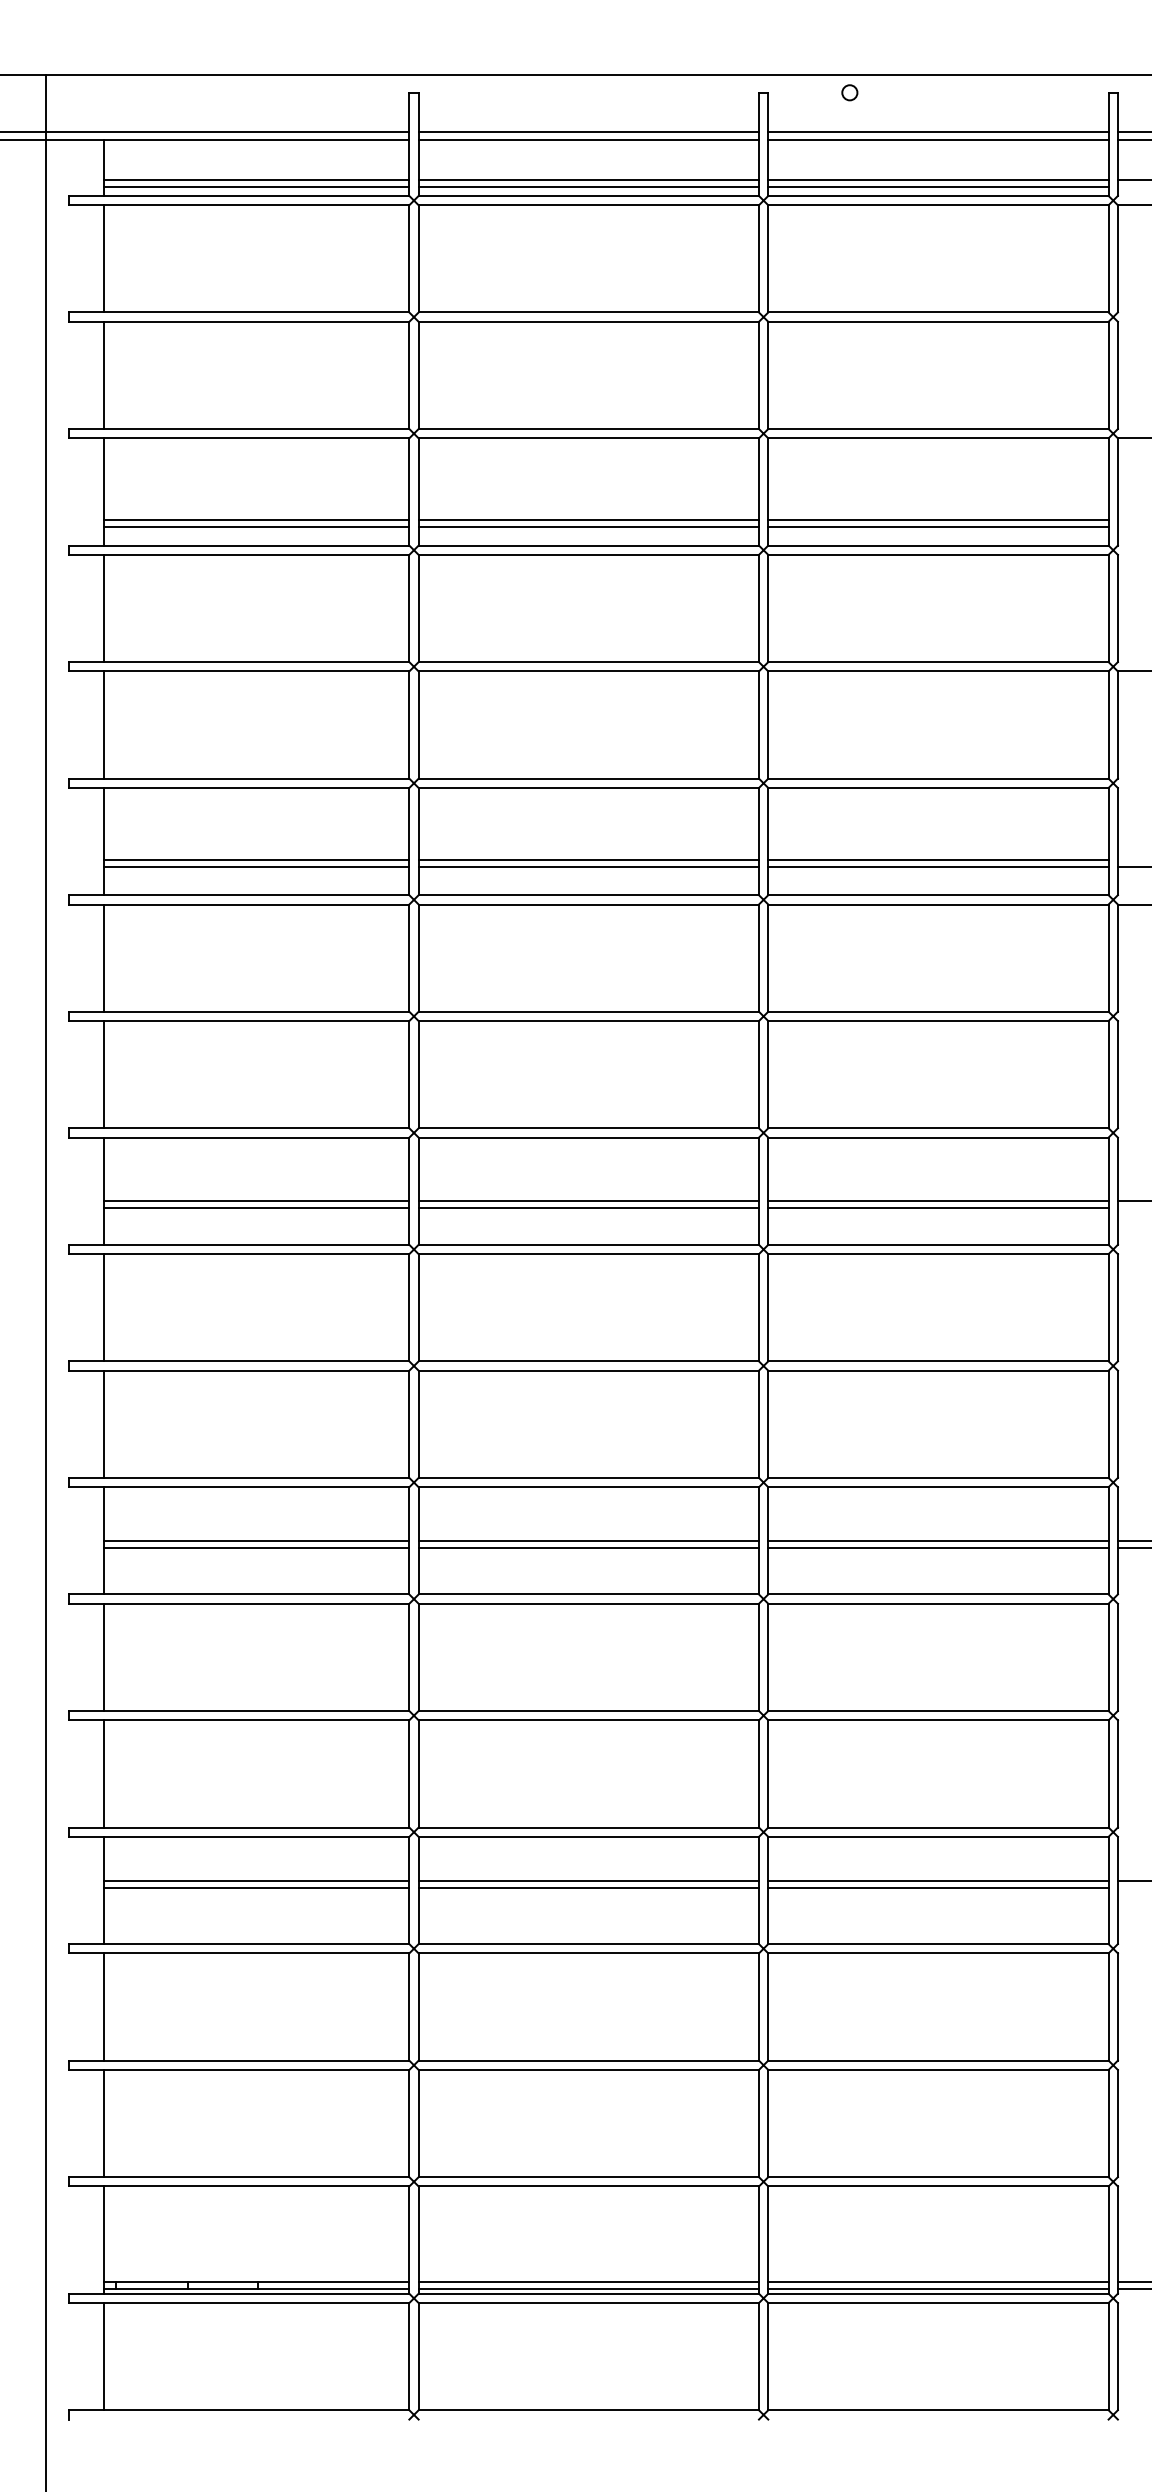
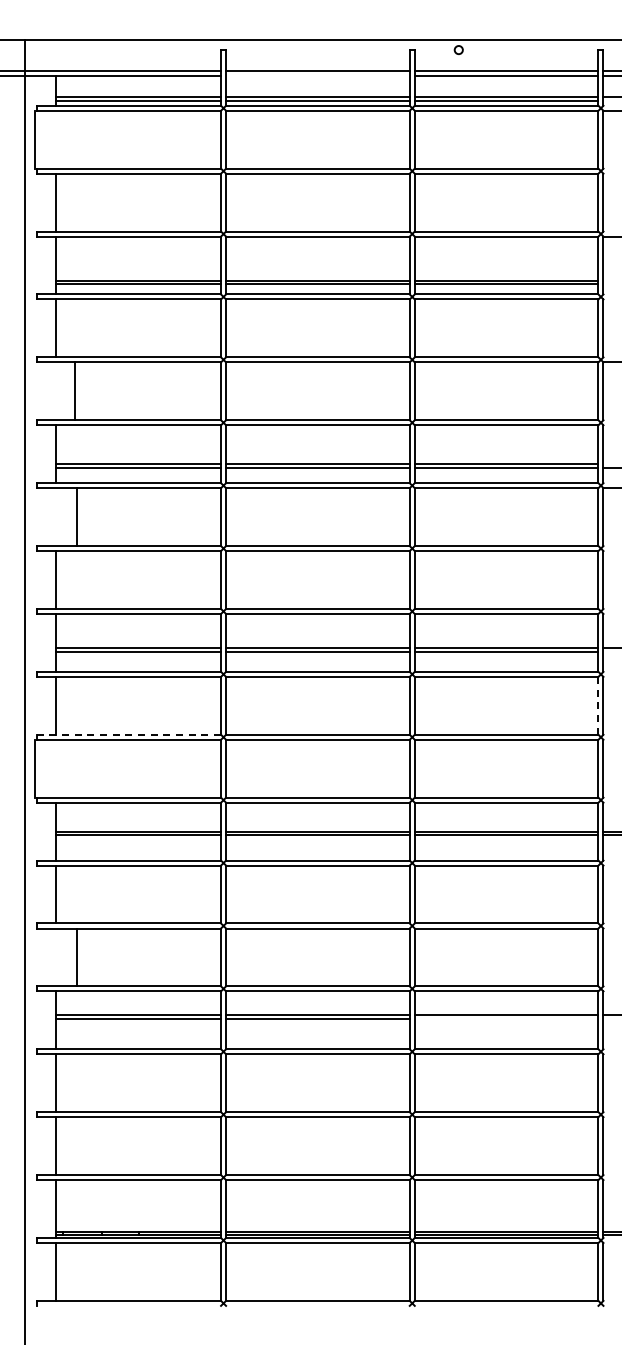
line: (588, 139) -> (317, 75), removed
line: (104, 258) -> (35, 139), moved
line: (104, 725) -> (75, 391), moved
line: (104, 958) -> (77, 517), moved
line: (1108, 1307) -> (598, 705), solid -> dashed
line: (239, 1360) -> (129, 734), solid -> dashed
line: (104, 1423) -> (35, 768), moved
line: (104, 1774) -> (77, 957), moved
line: (938, 1888) -> (506, 1019), removed

